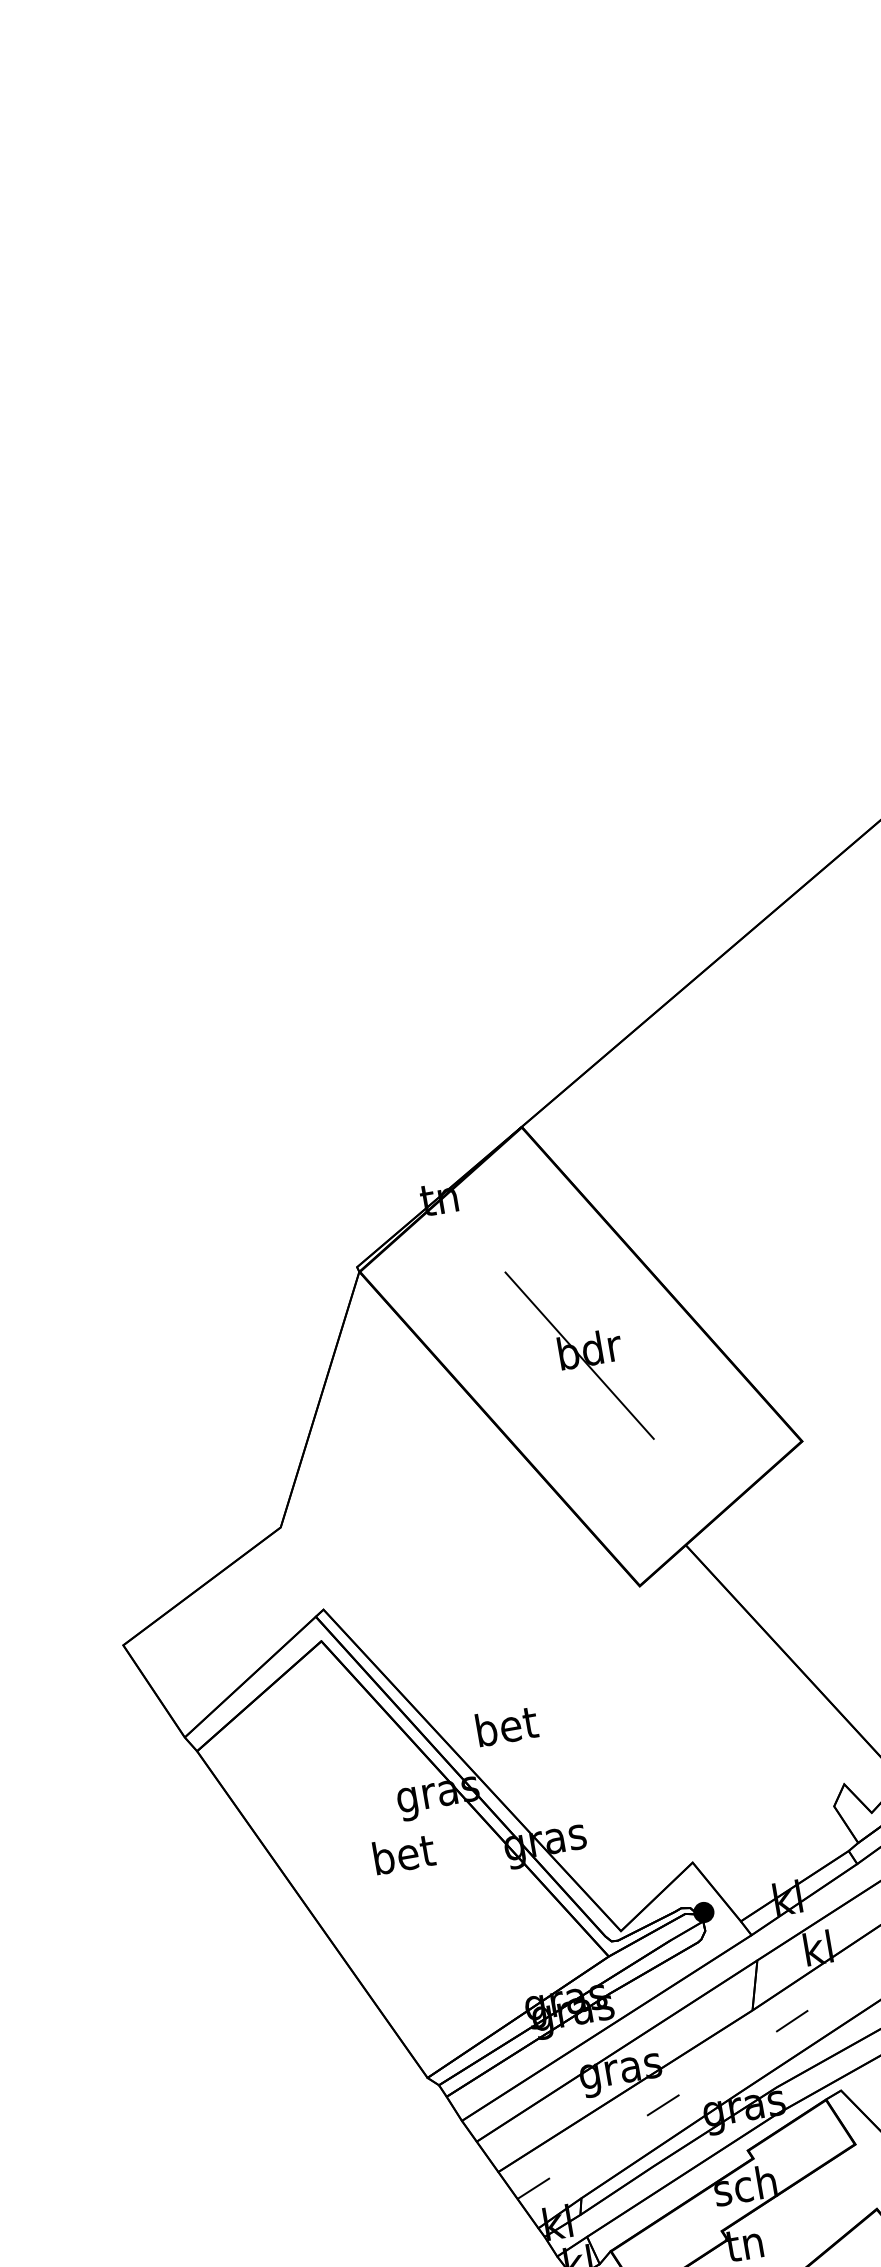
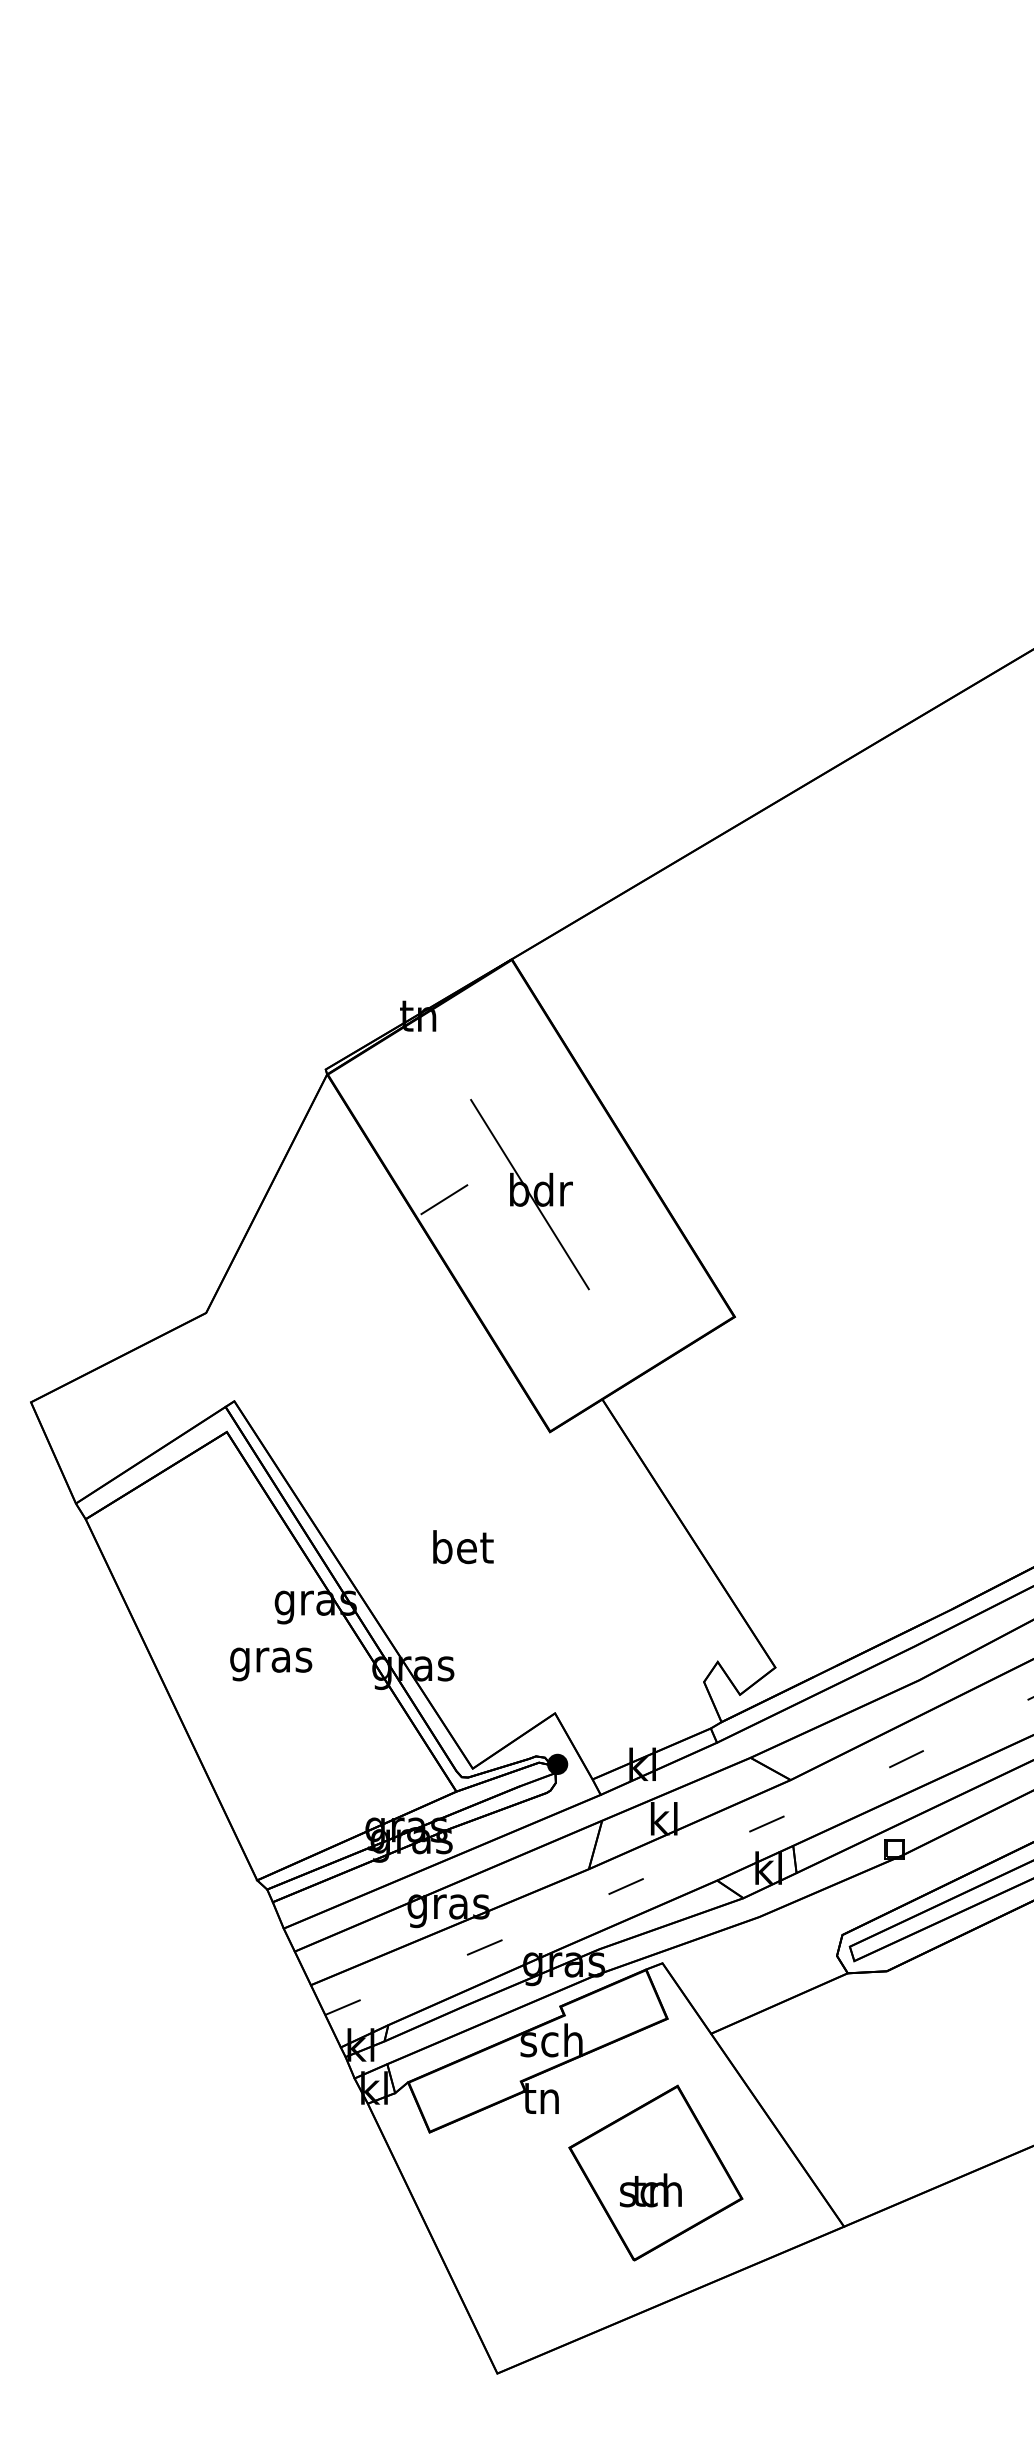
line: (496, 1375) -> (444, 1199), added
text: (507, 1726) -> (463, 1547), moved
text: (404, 1857) -> (271, 1659), bet -> gras

